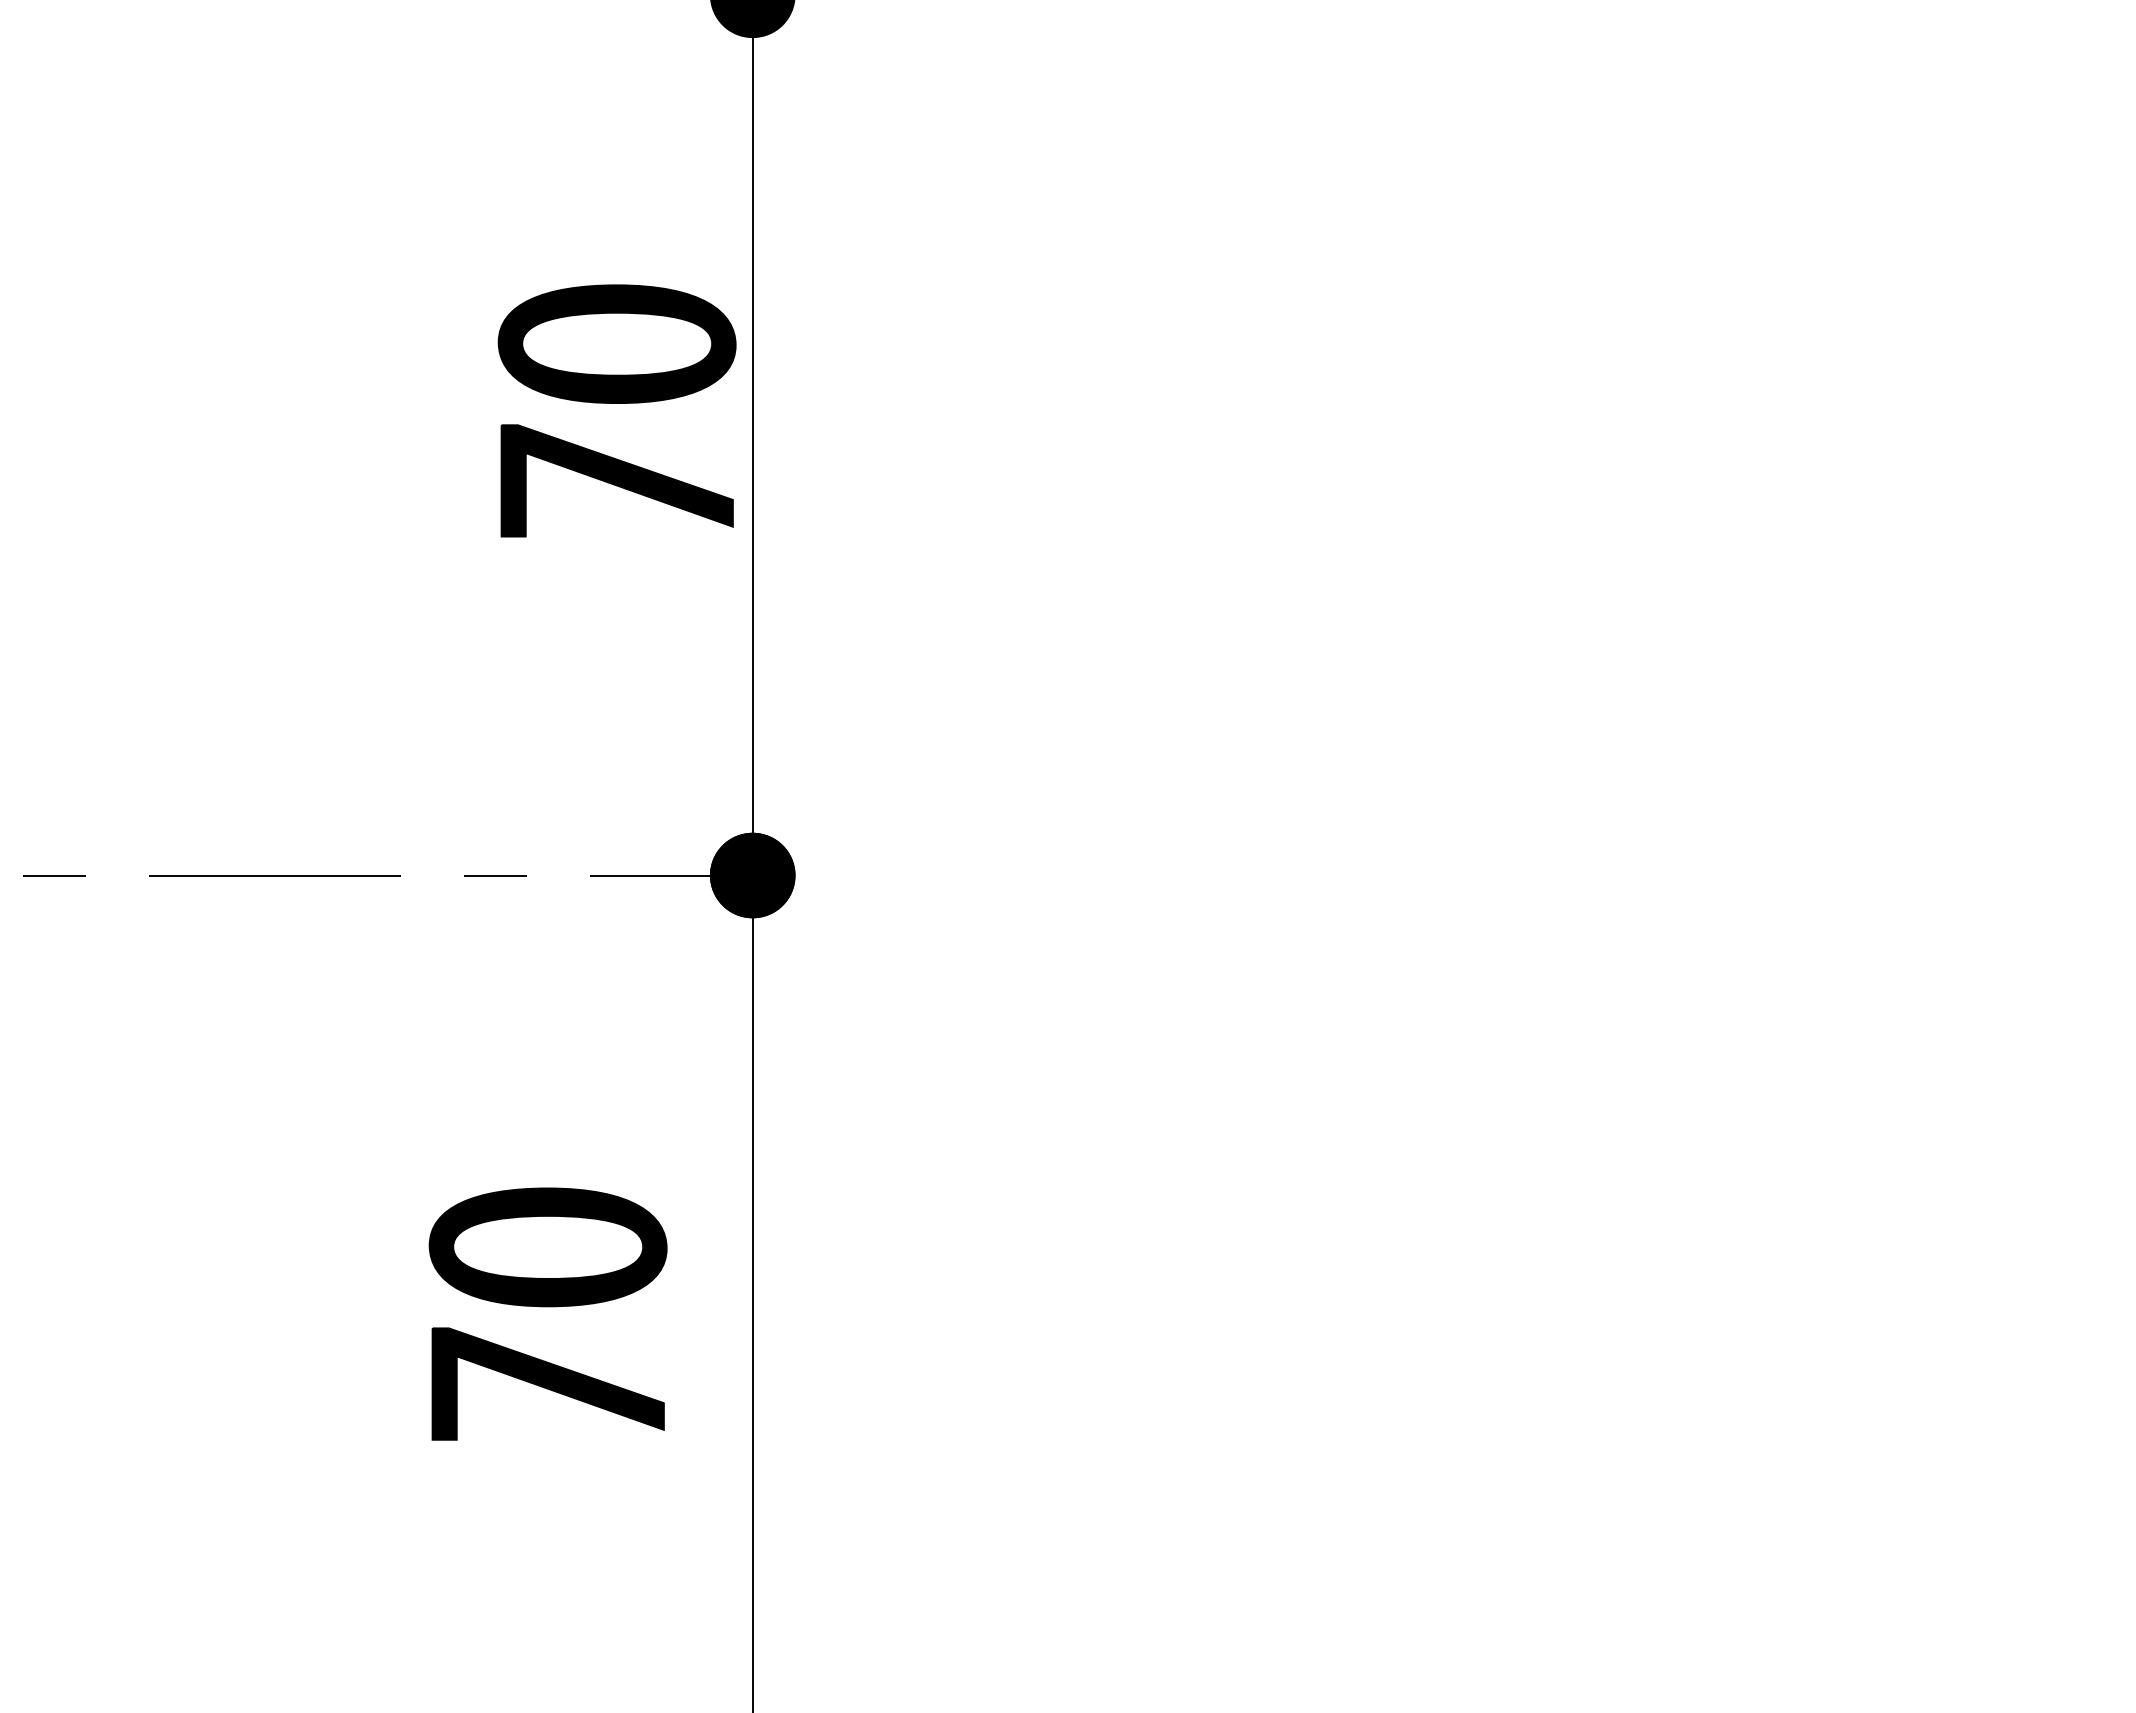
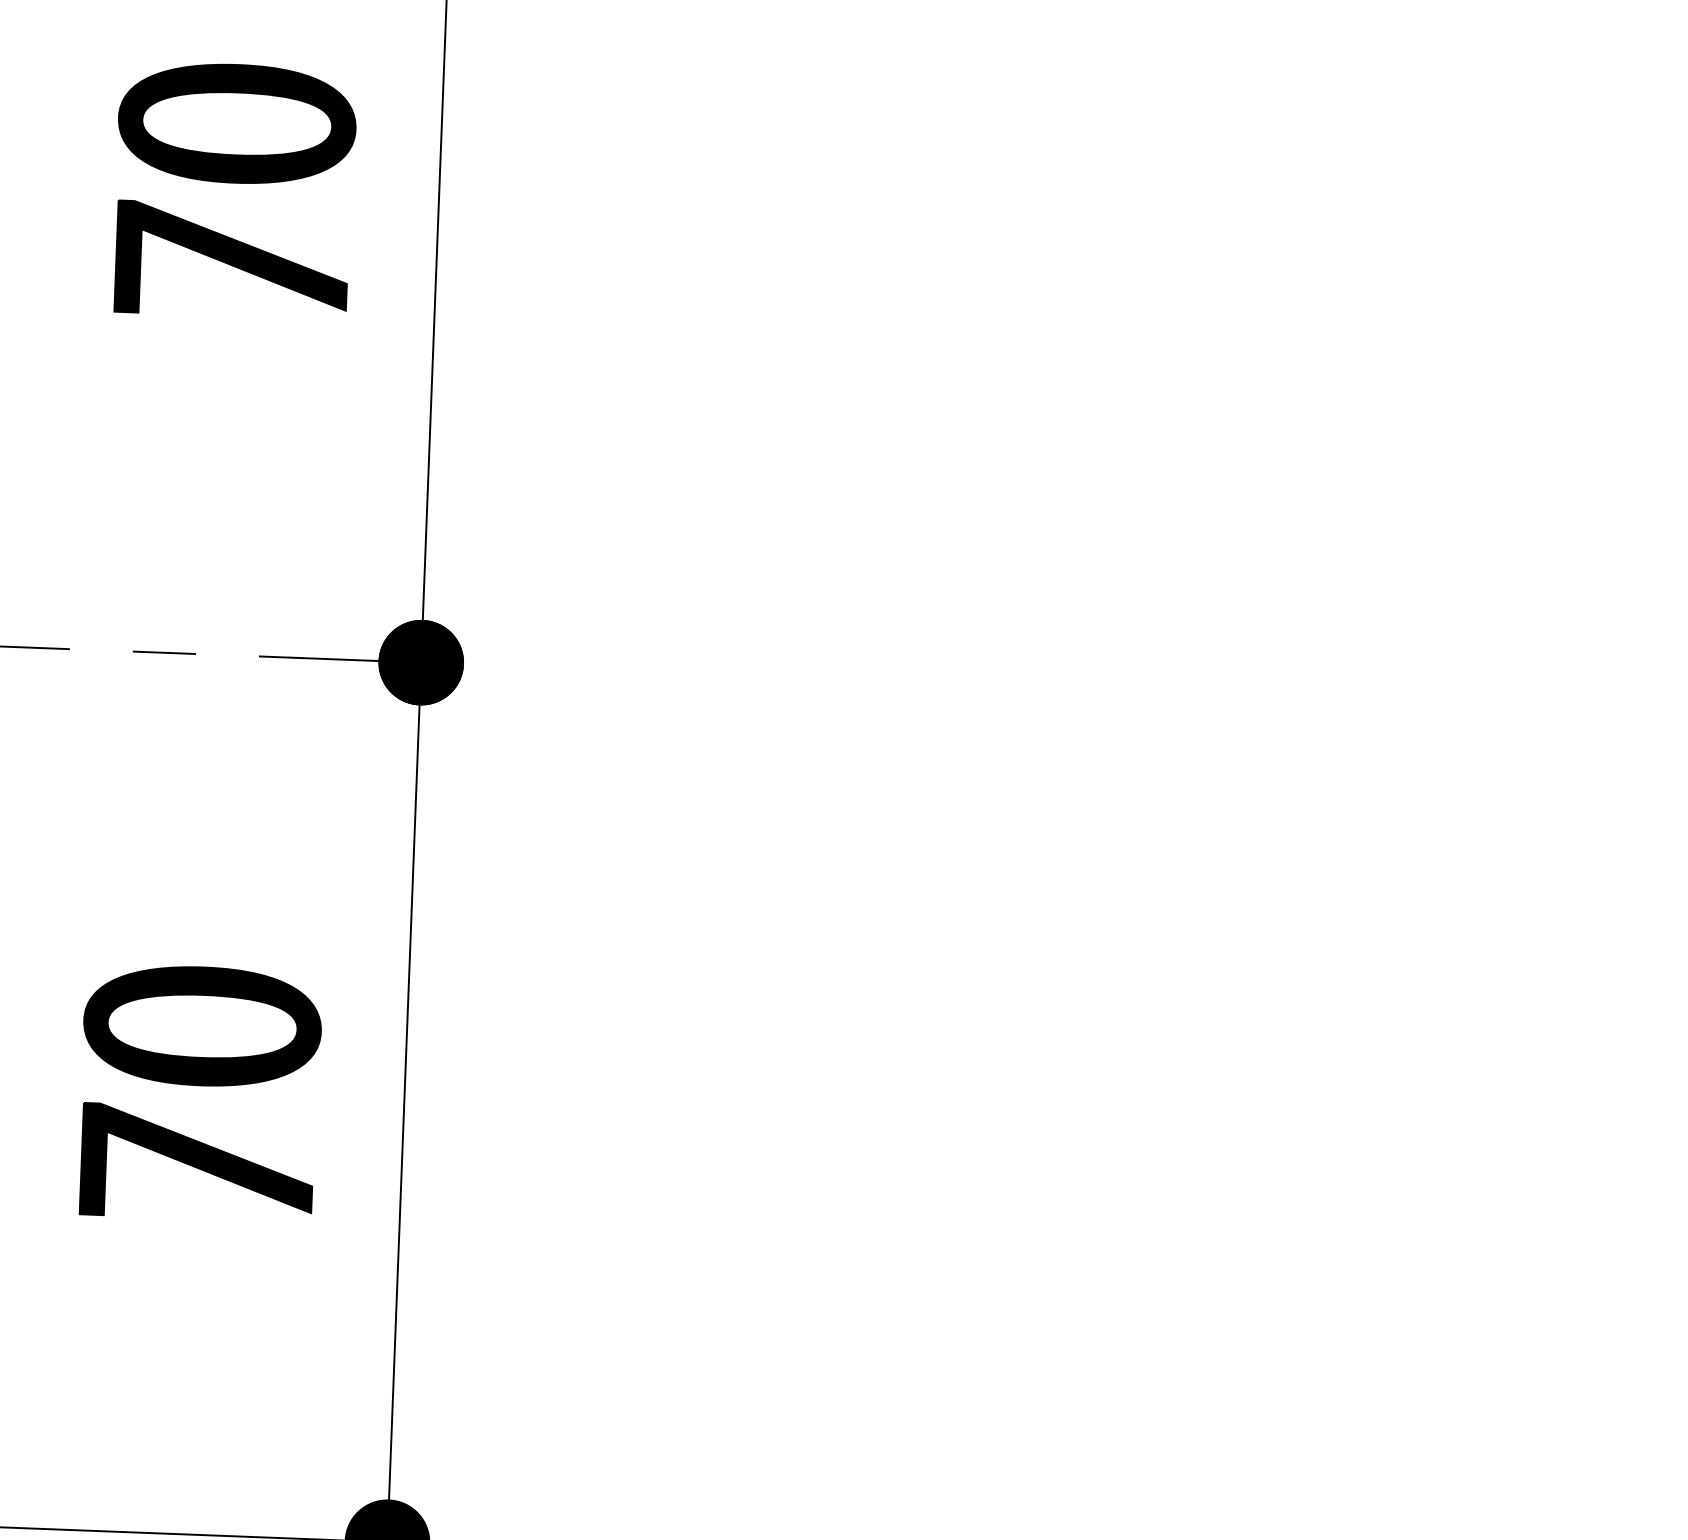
part: (616, 403) -> (234, 183), moved

